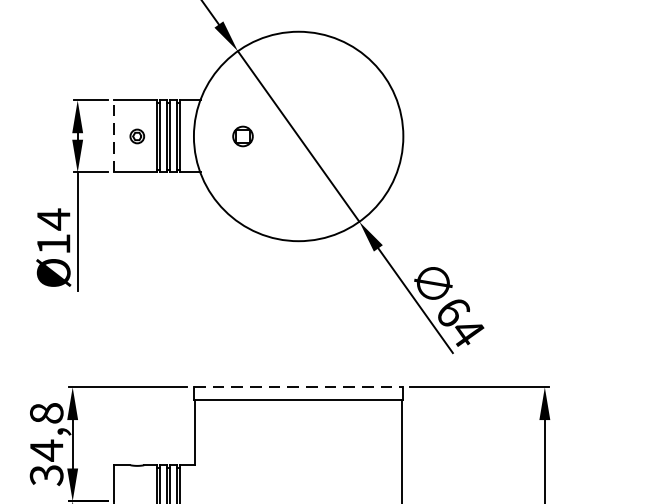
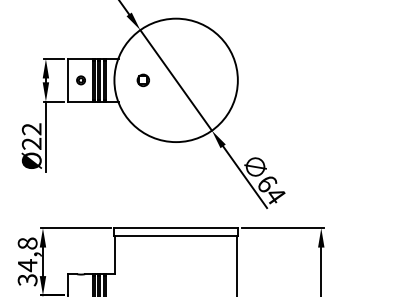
line: (114, 134) -> (67, 79), dashed -> solid
text: (53, 229) -> (31, 135), Ø14 -> Ø22
line: (299, 387) -> (176, 228), dashed -> solid

